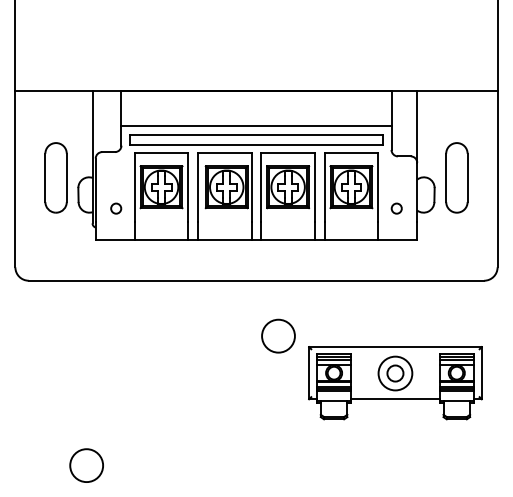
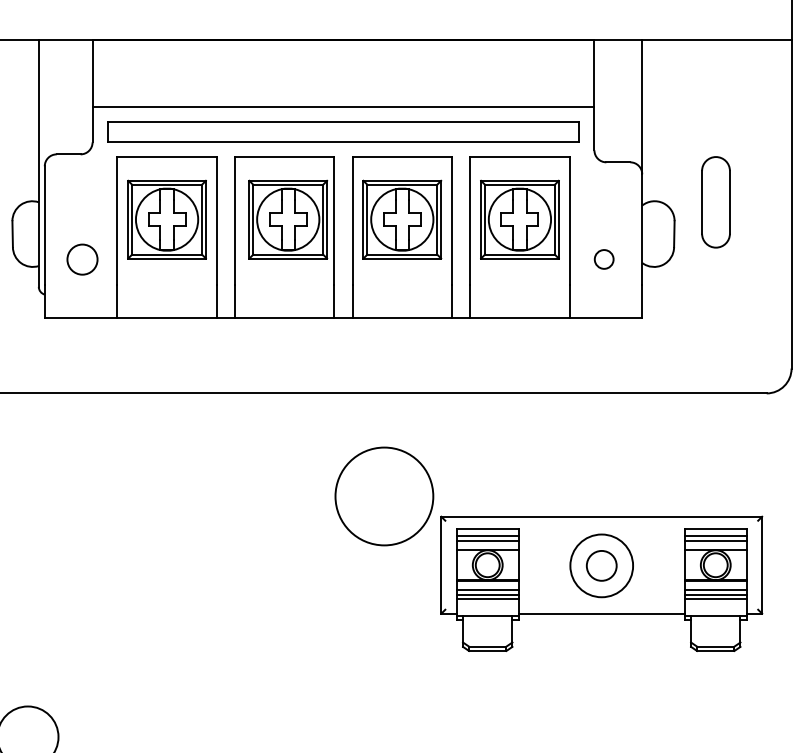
part: (456, 177) -> (715, 201), size x0.7
circle: (116, 208) -> (83, 259), size x1.6
circle: (278, 335) -> (384, 495), size x1.6

